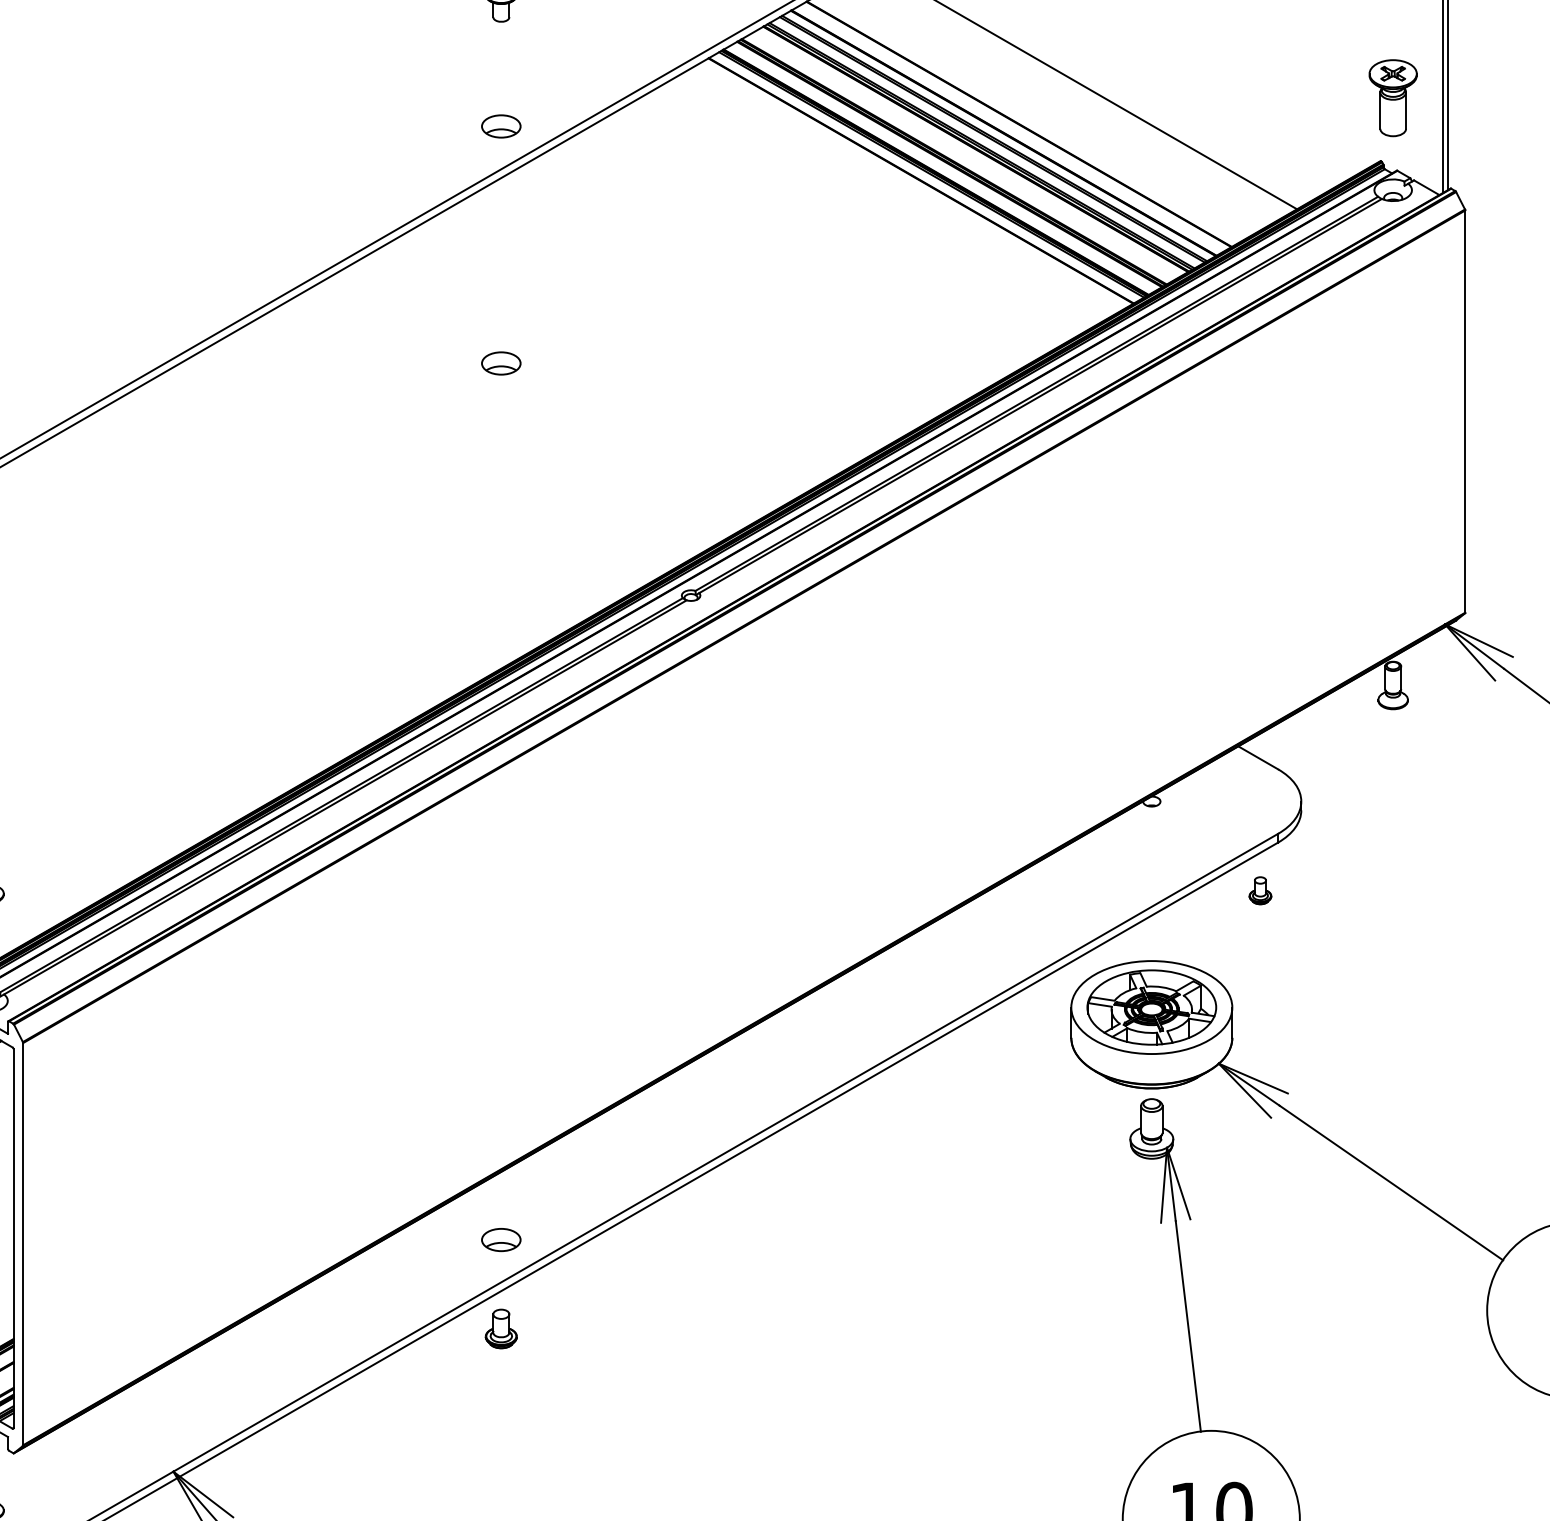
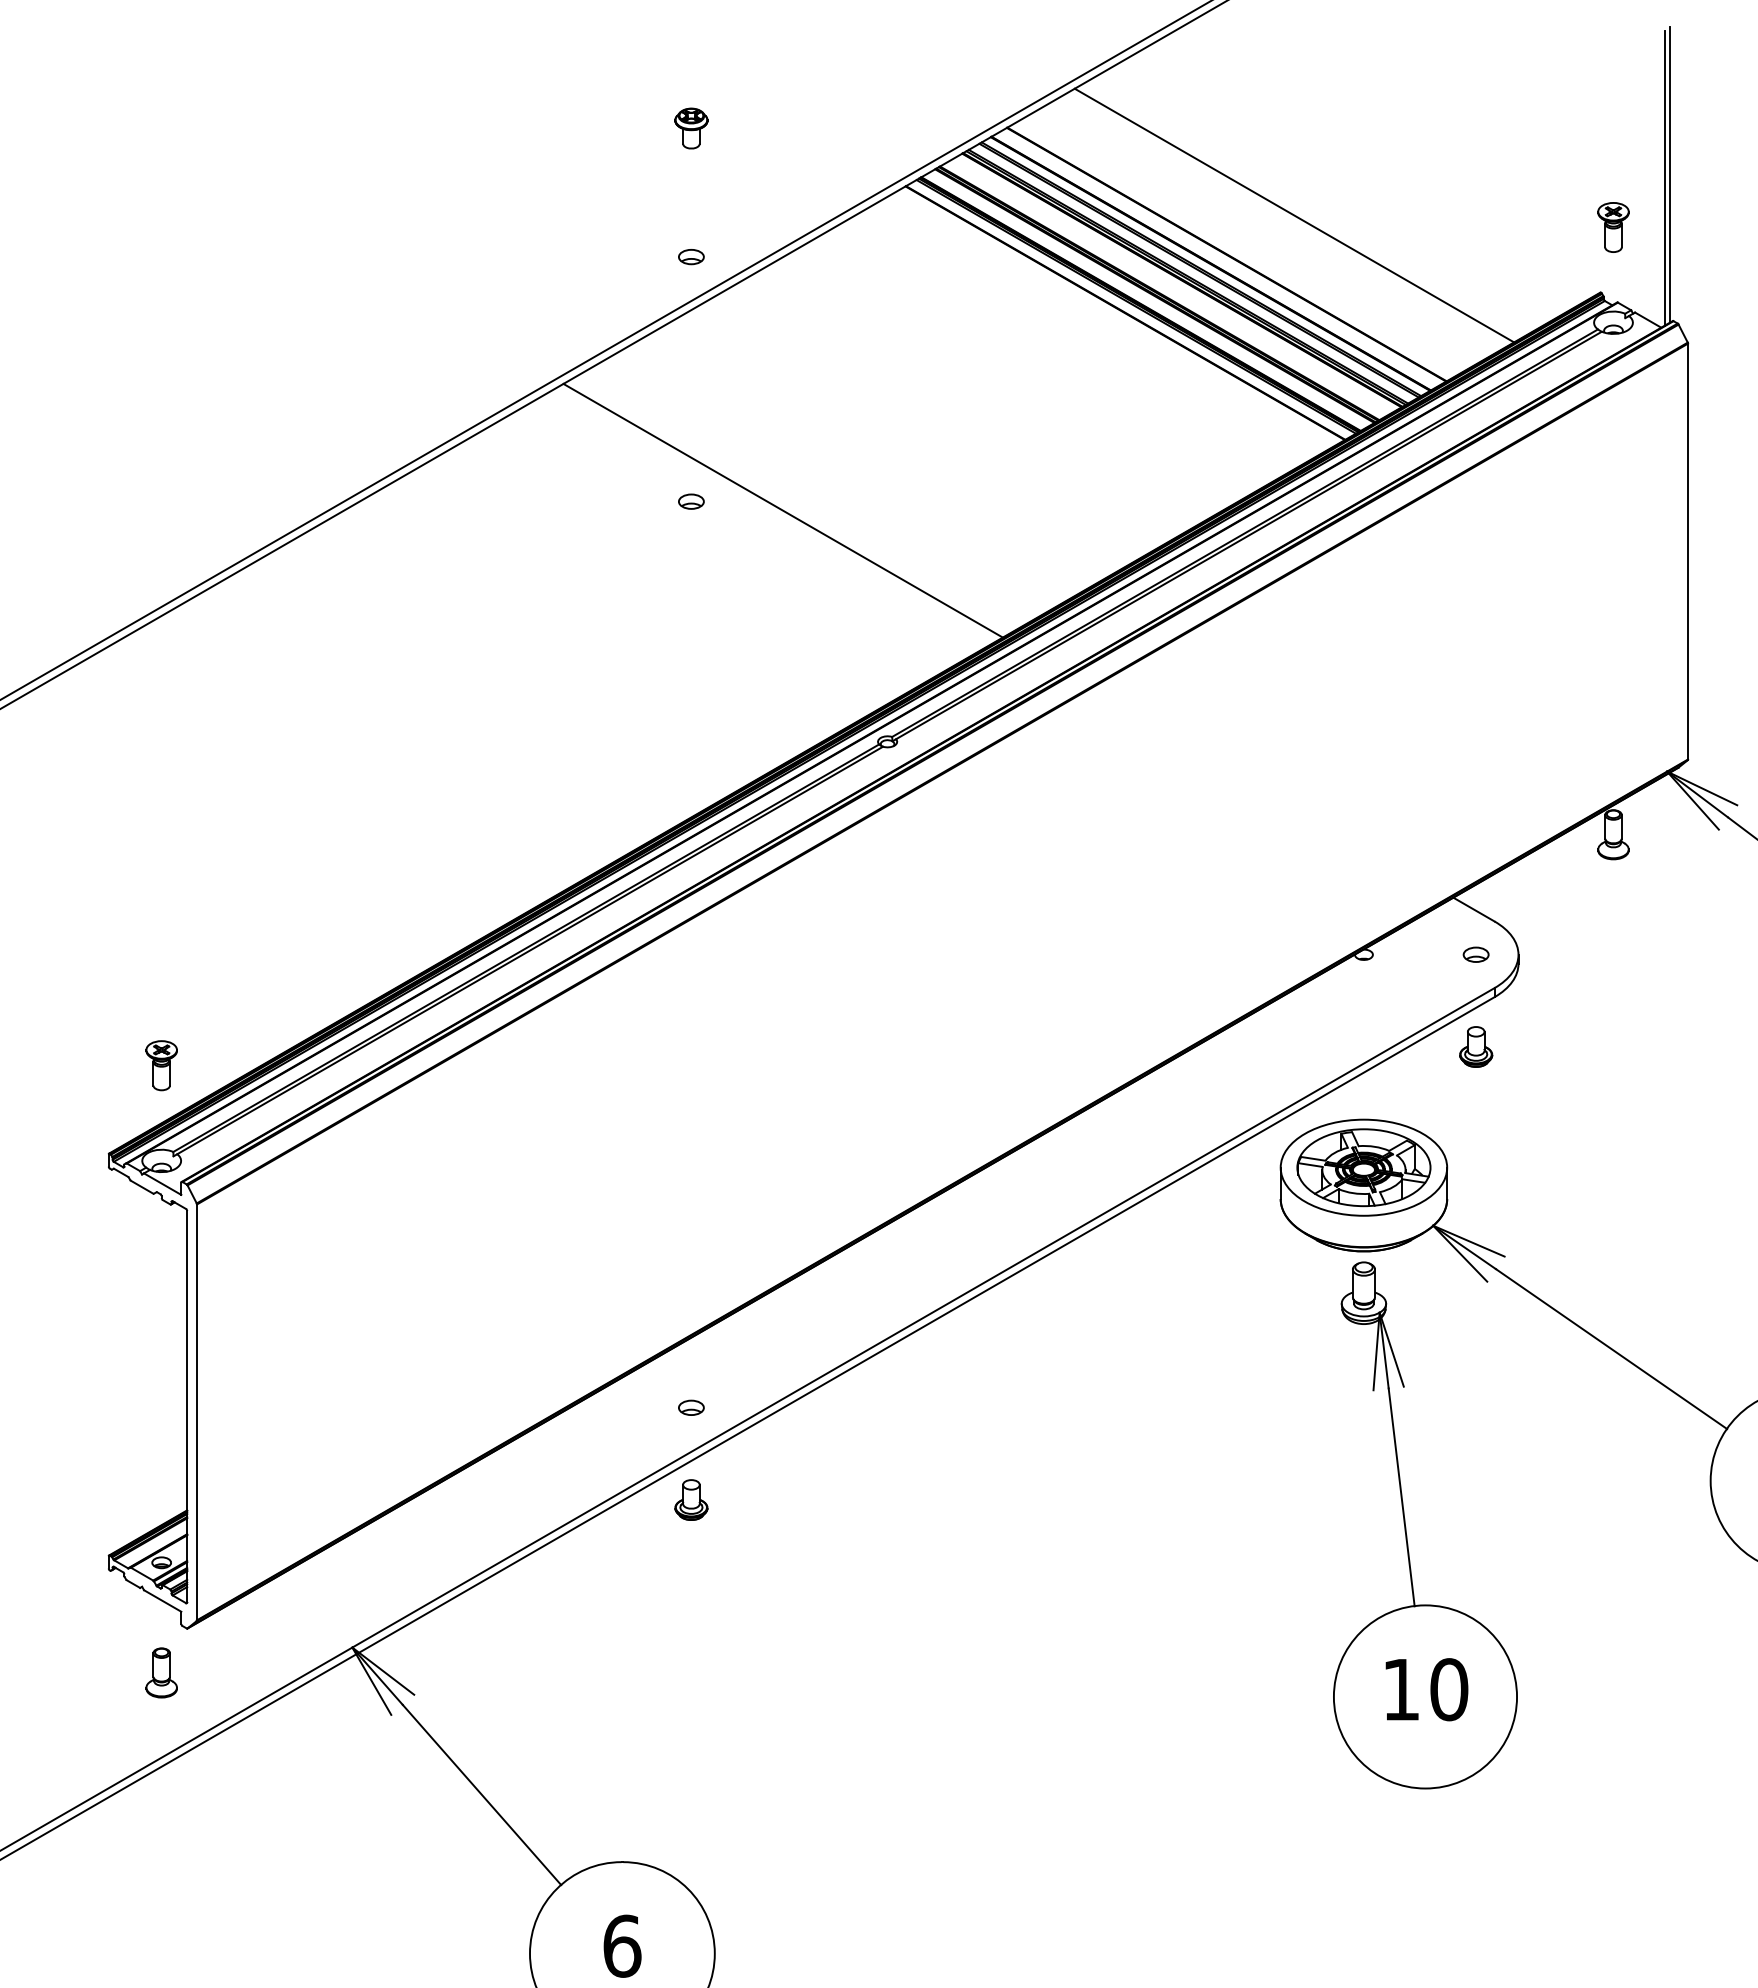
part: (1393, 98) -> (1613, 227), size x0.62
part: (501, 127) -> (691, 257), size x0.62
part: (501, 363) -> (691, 501), size x0.62
line: (589, 371) -> (782, 510), added
part: (1259, 801) -> (1475, 954), added
part: (1260, 890) -> (1476, 1046), size x1.43
part: (501, 1239) -> (691, 1407), size x0.62

